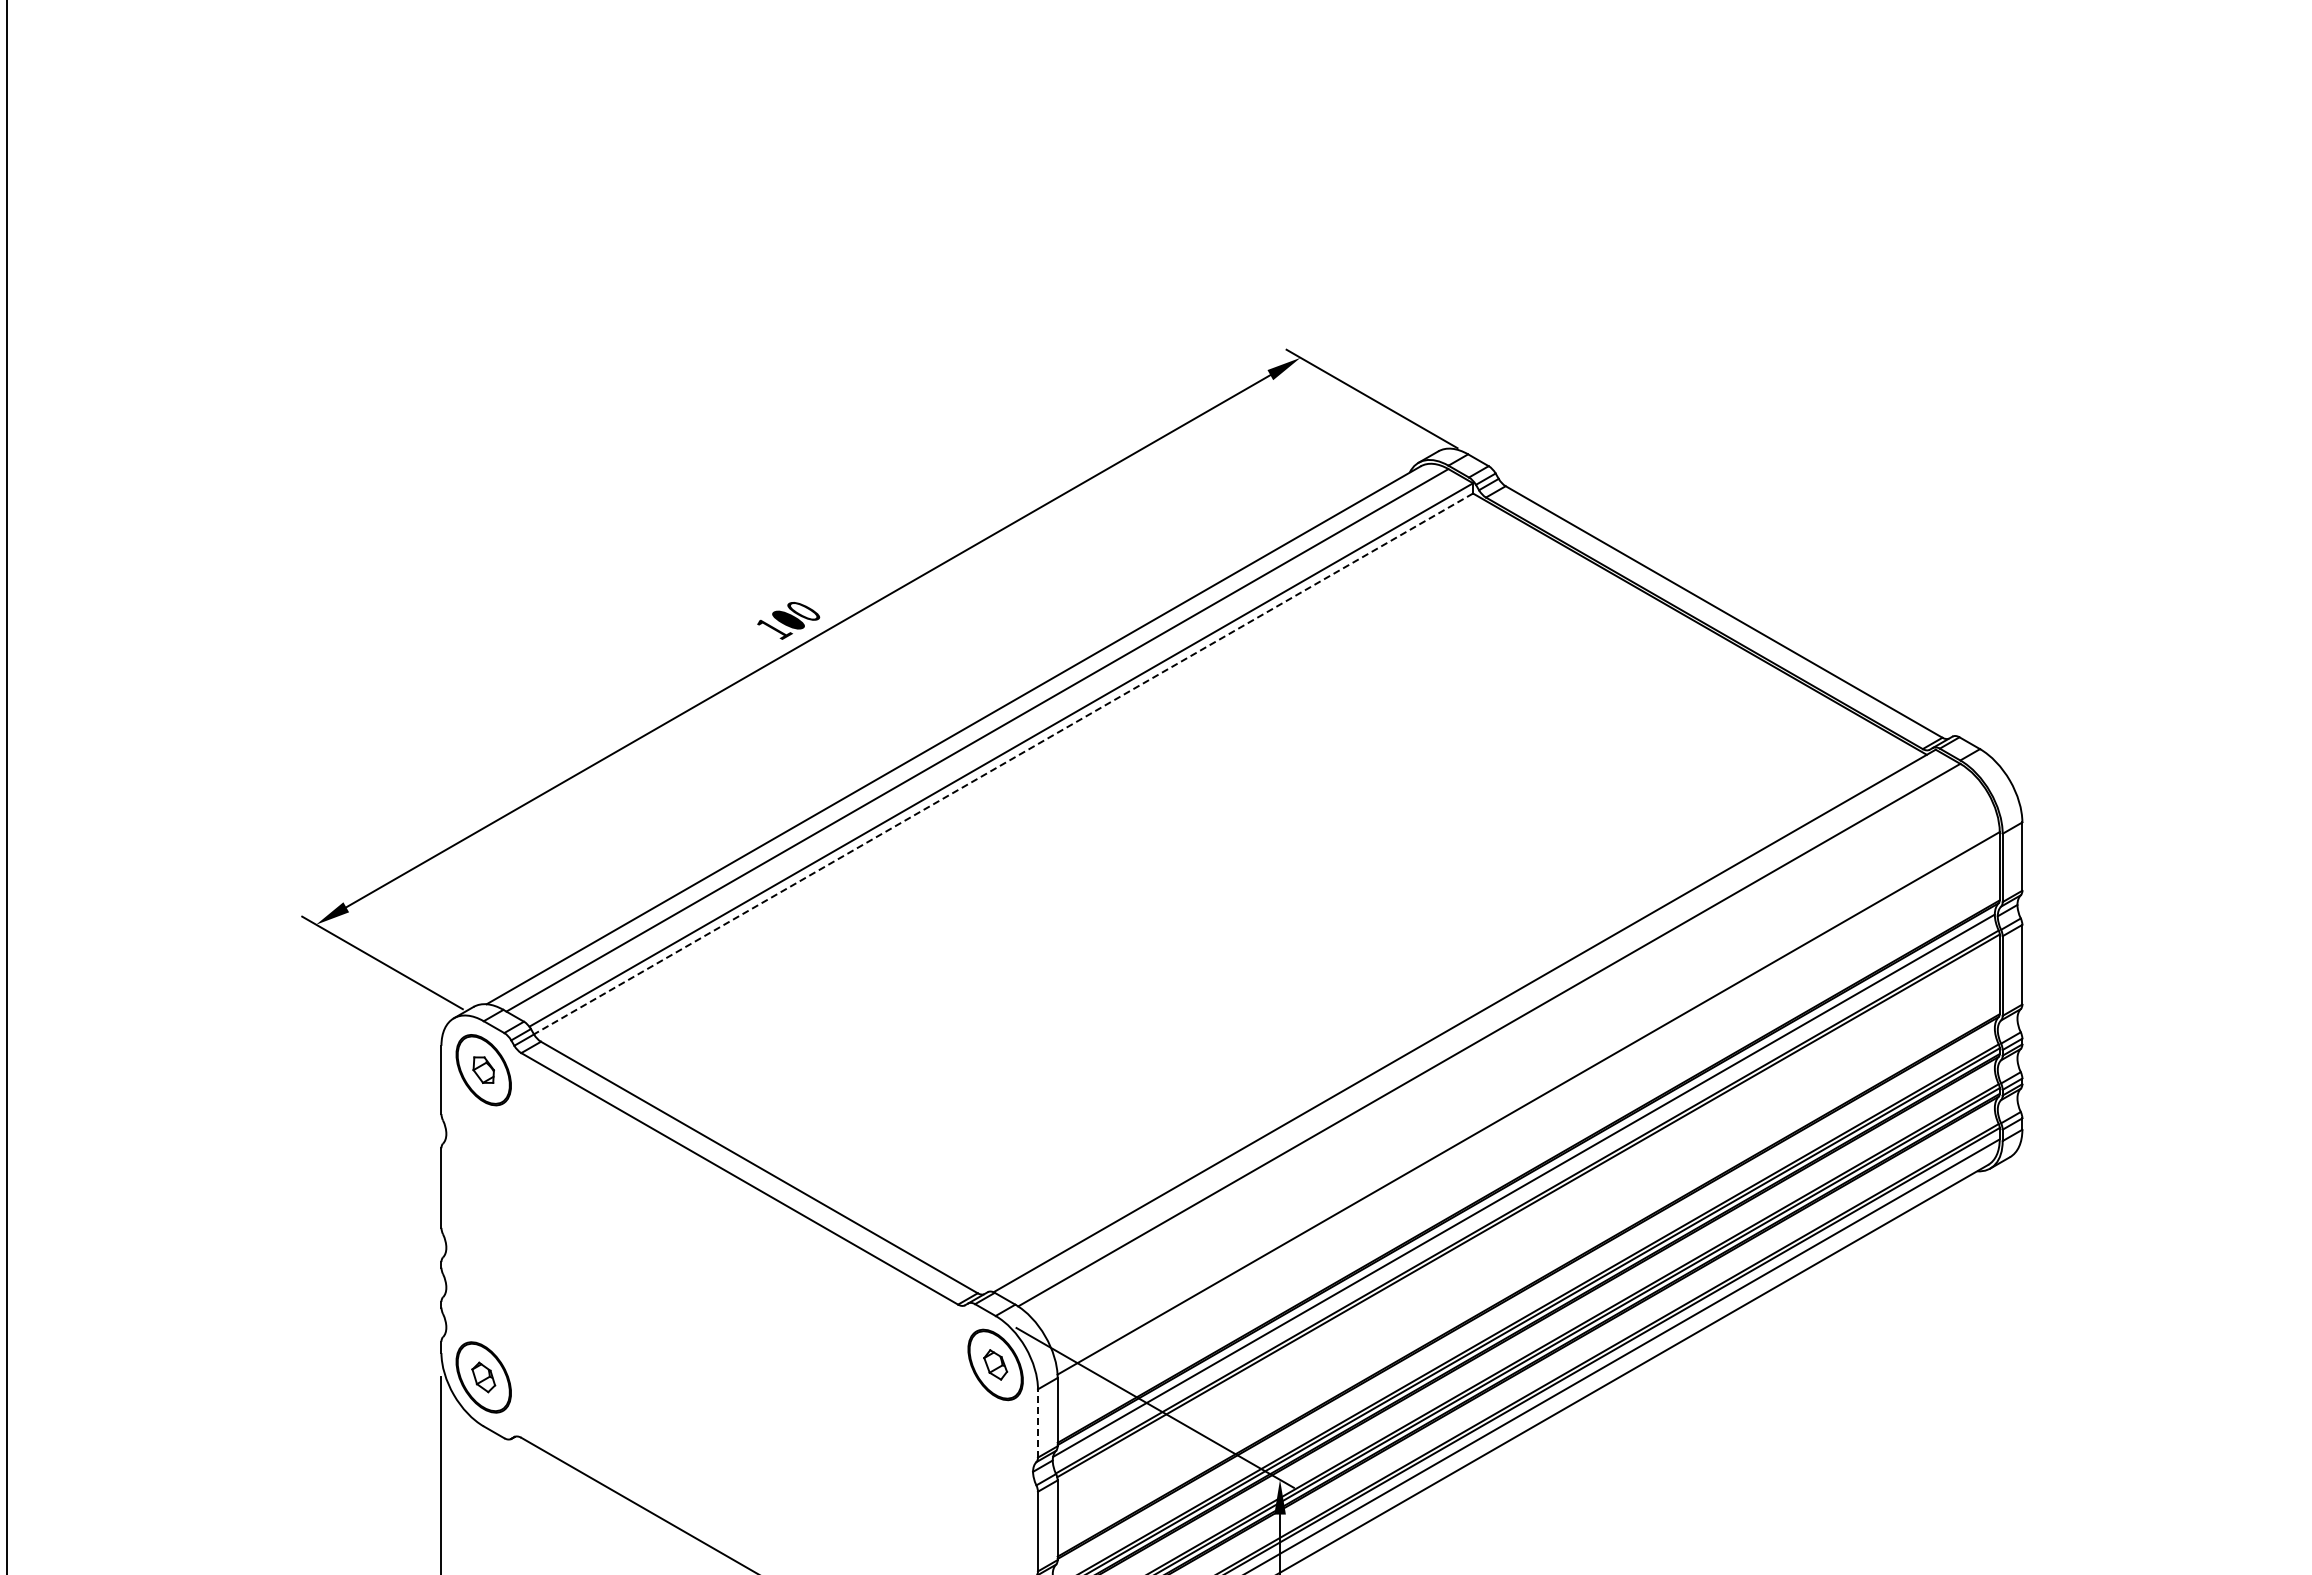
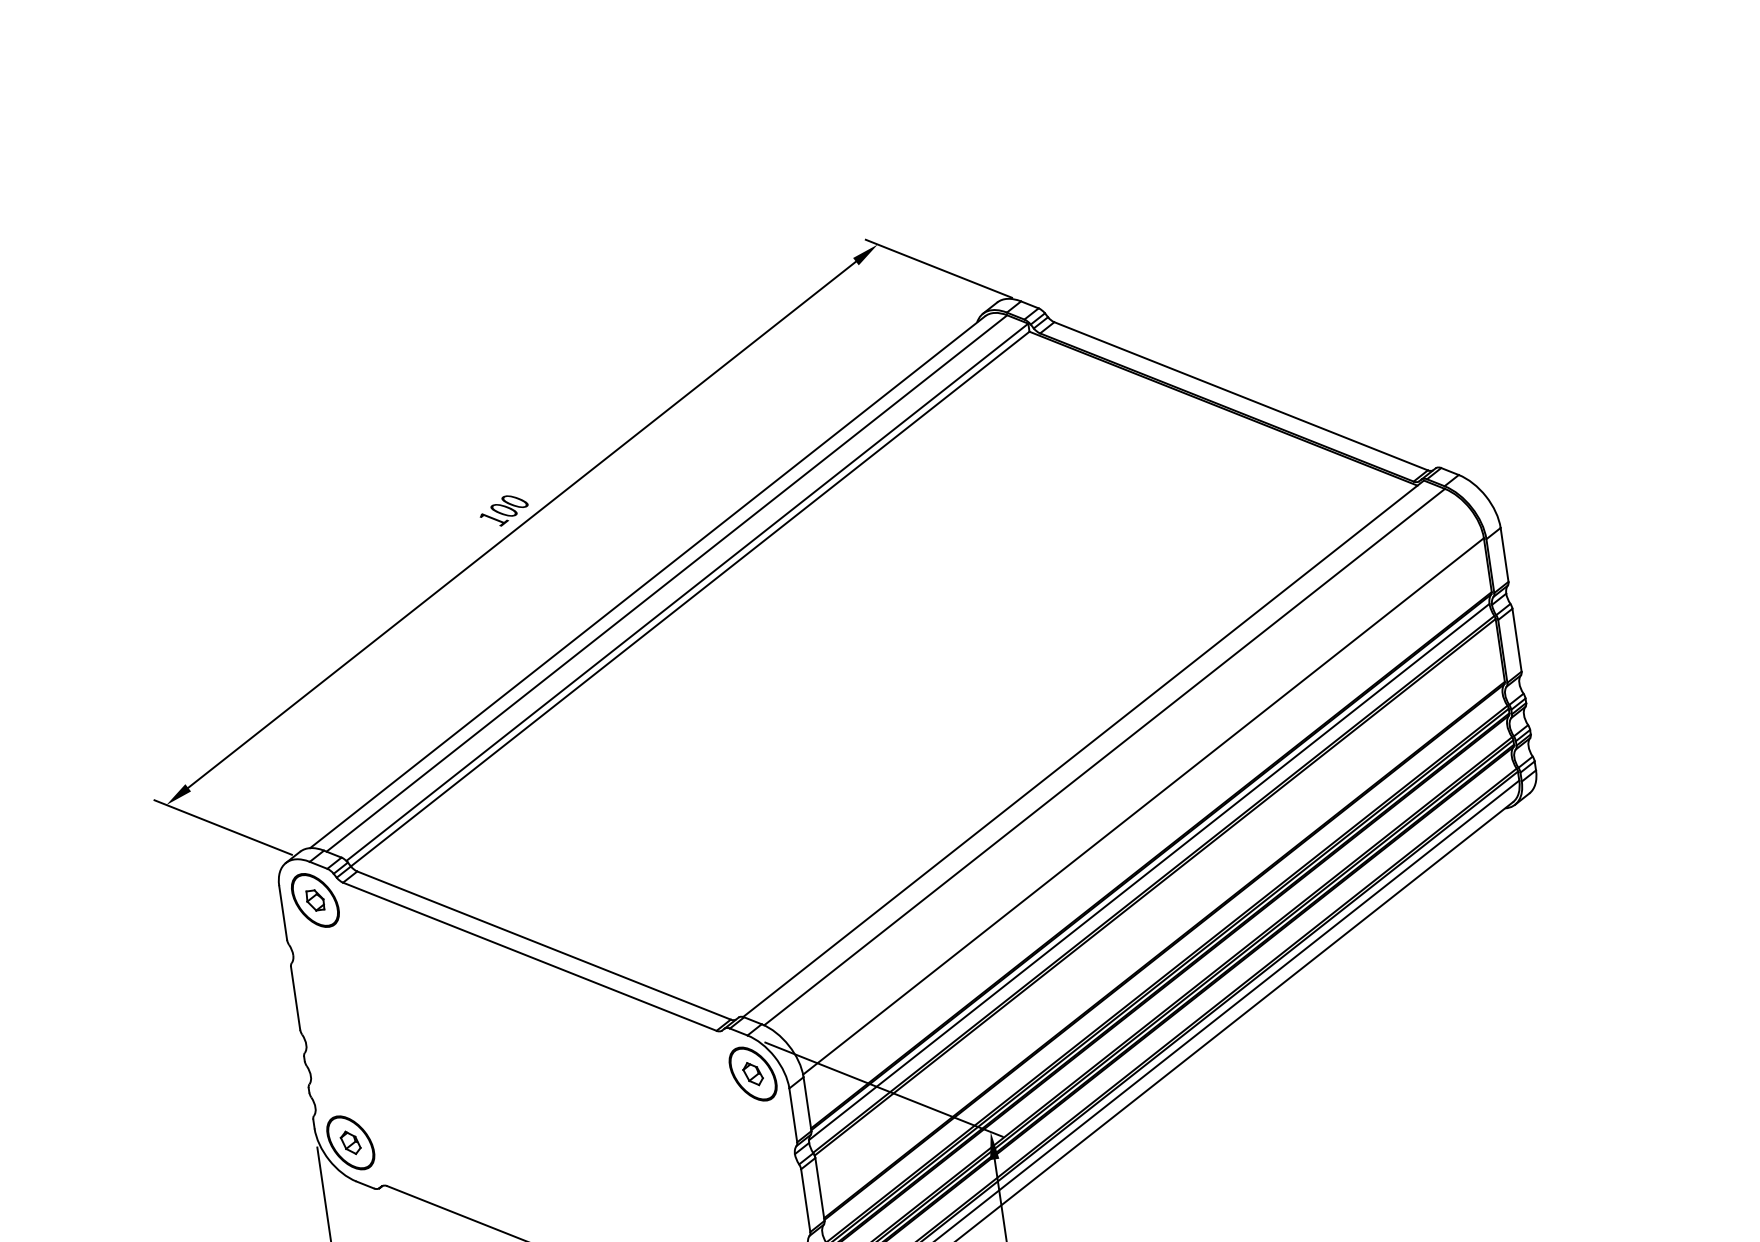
line: (1003, 763) -> (690, 598), dashed -> solid
line: (1038, 1422) -> (793, 1114), dashed -> solid

